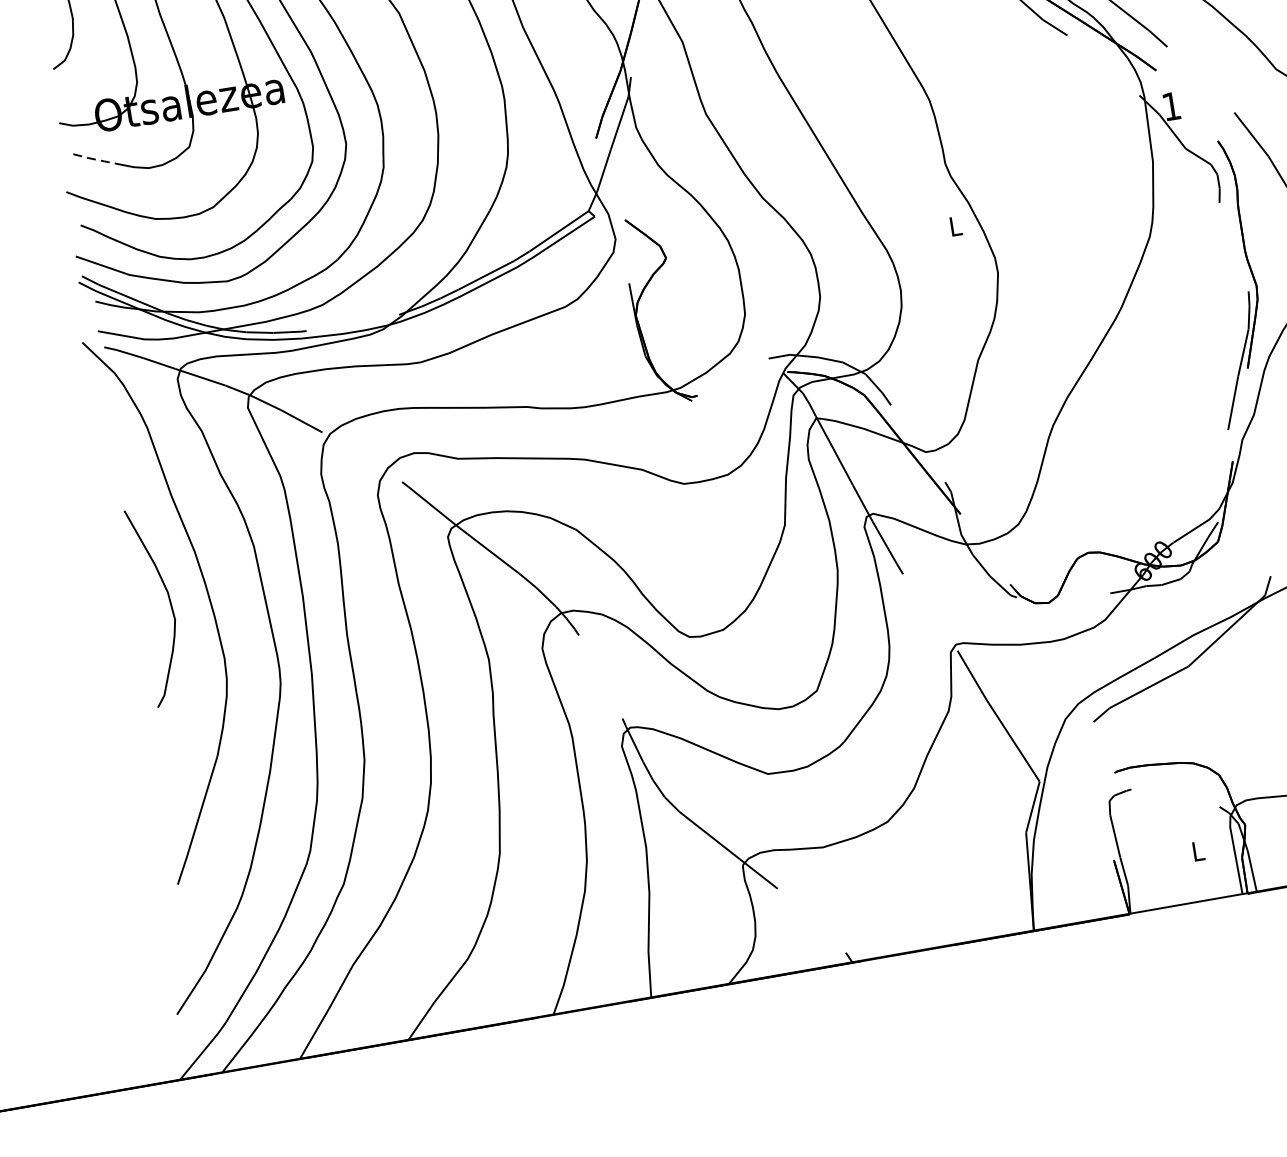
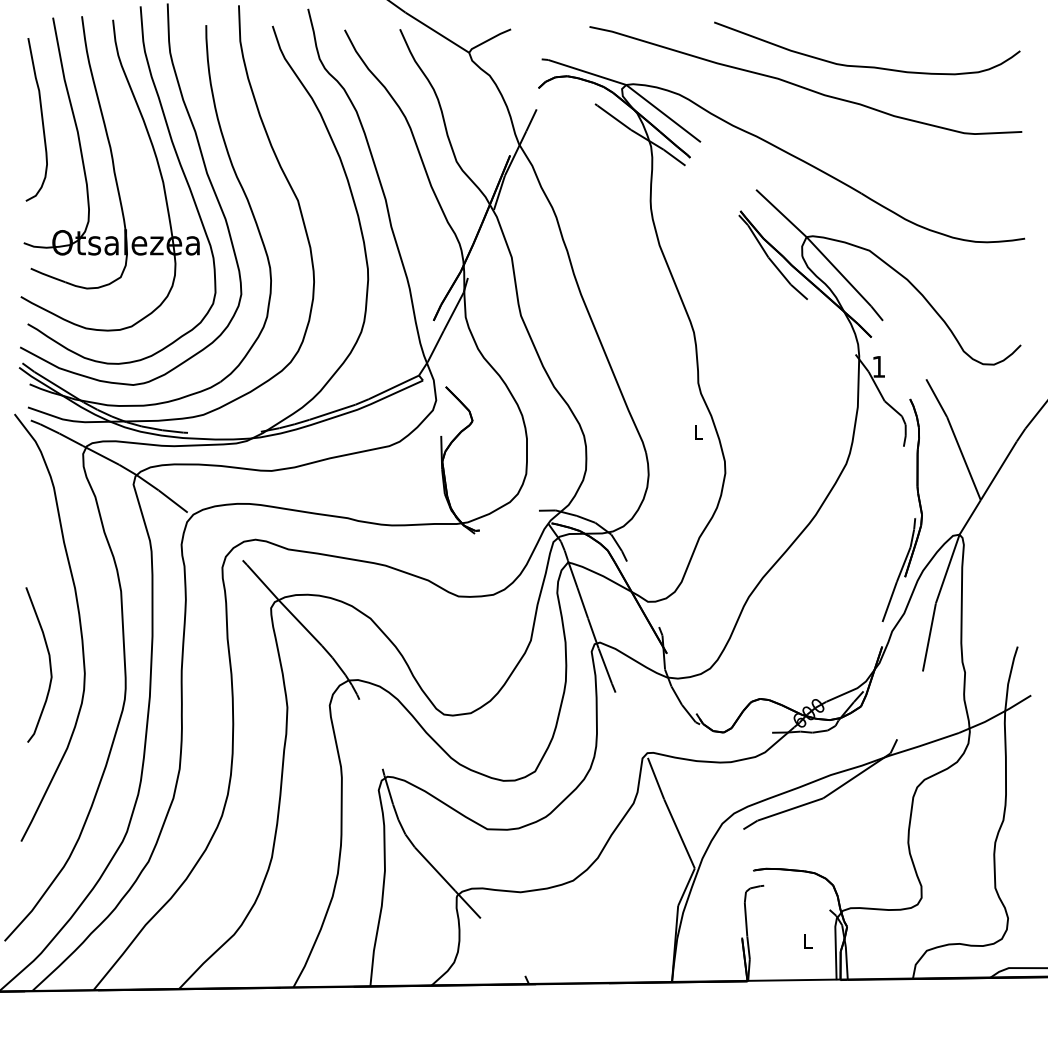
line: (97, 159) -> (48, 275), dashed -> solid
curve: (169, 604) -> (49, 664), moved

